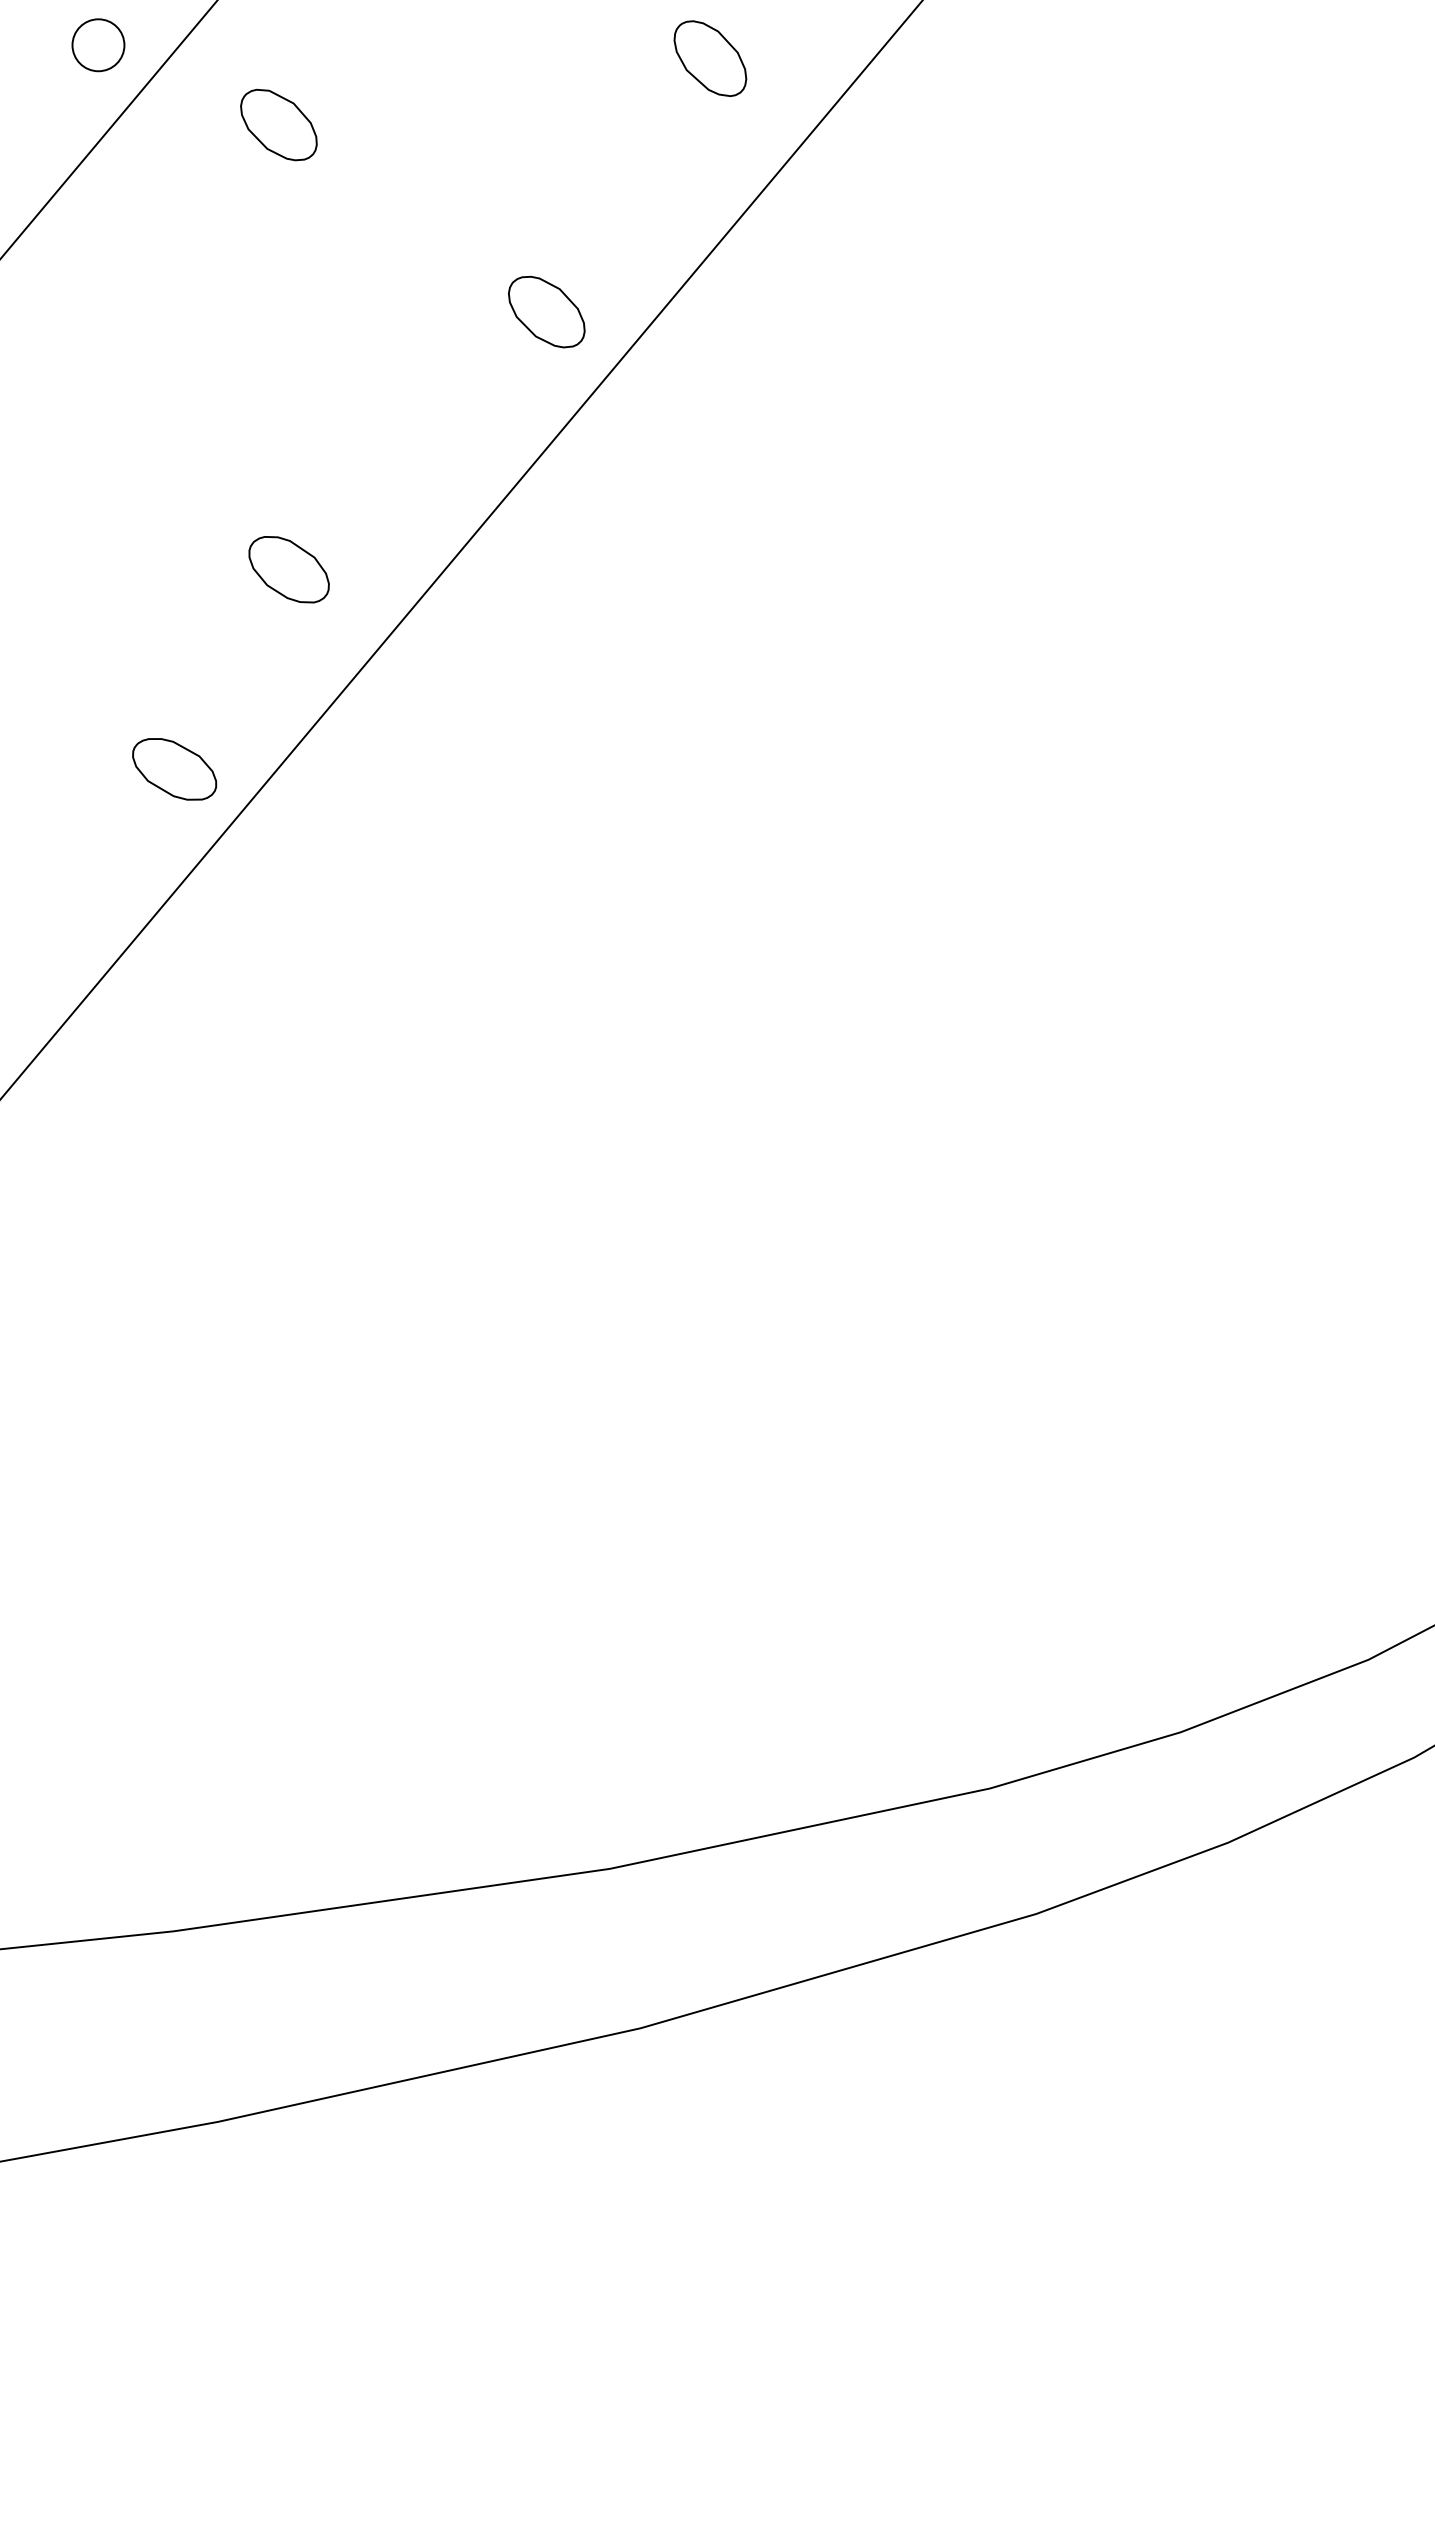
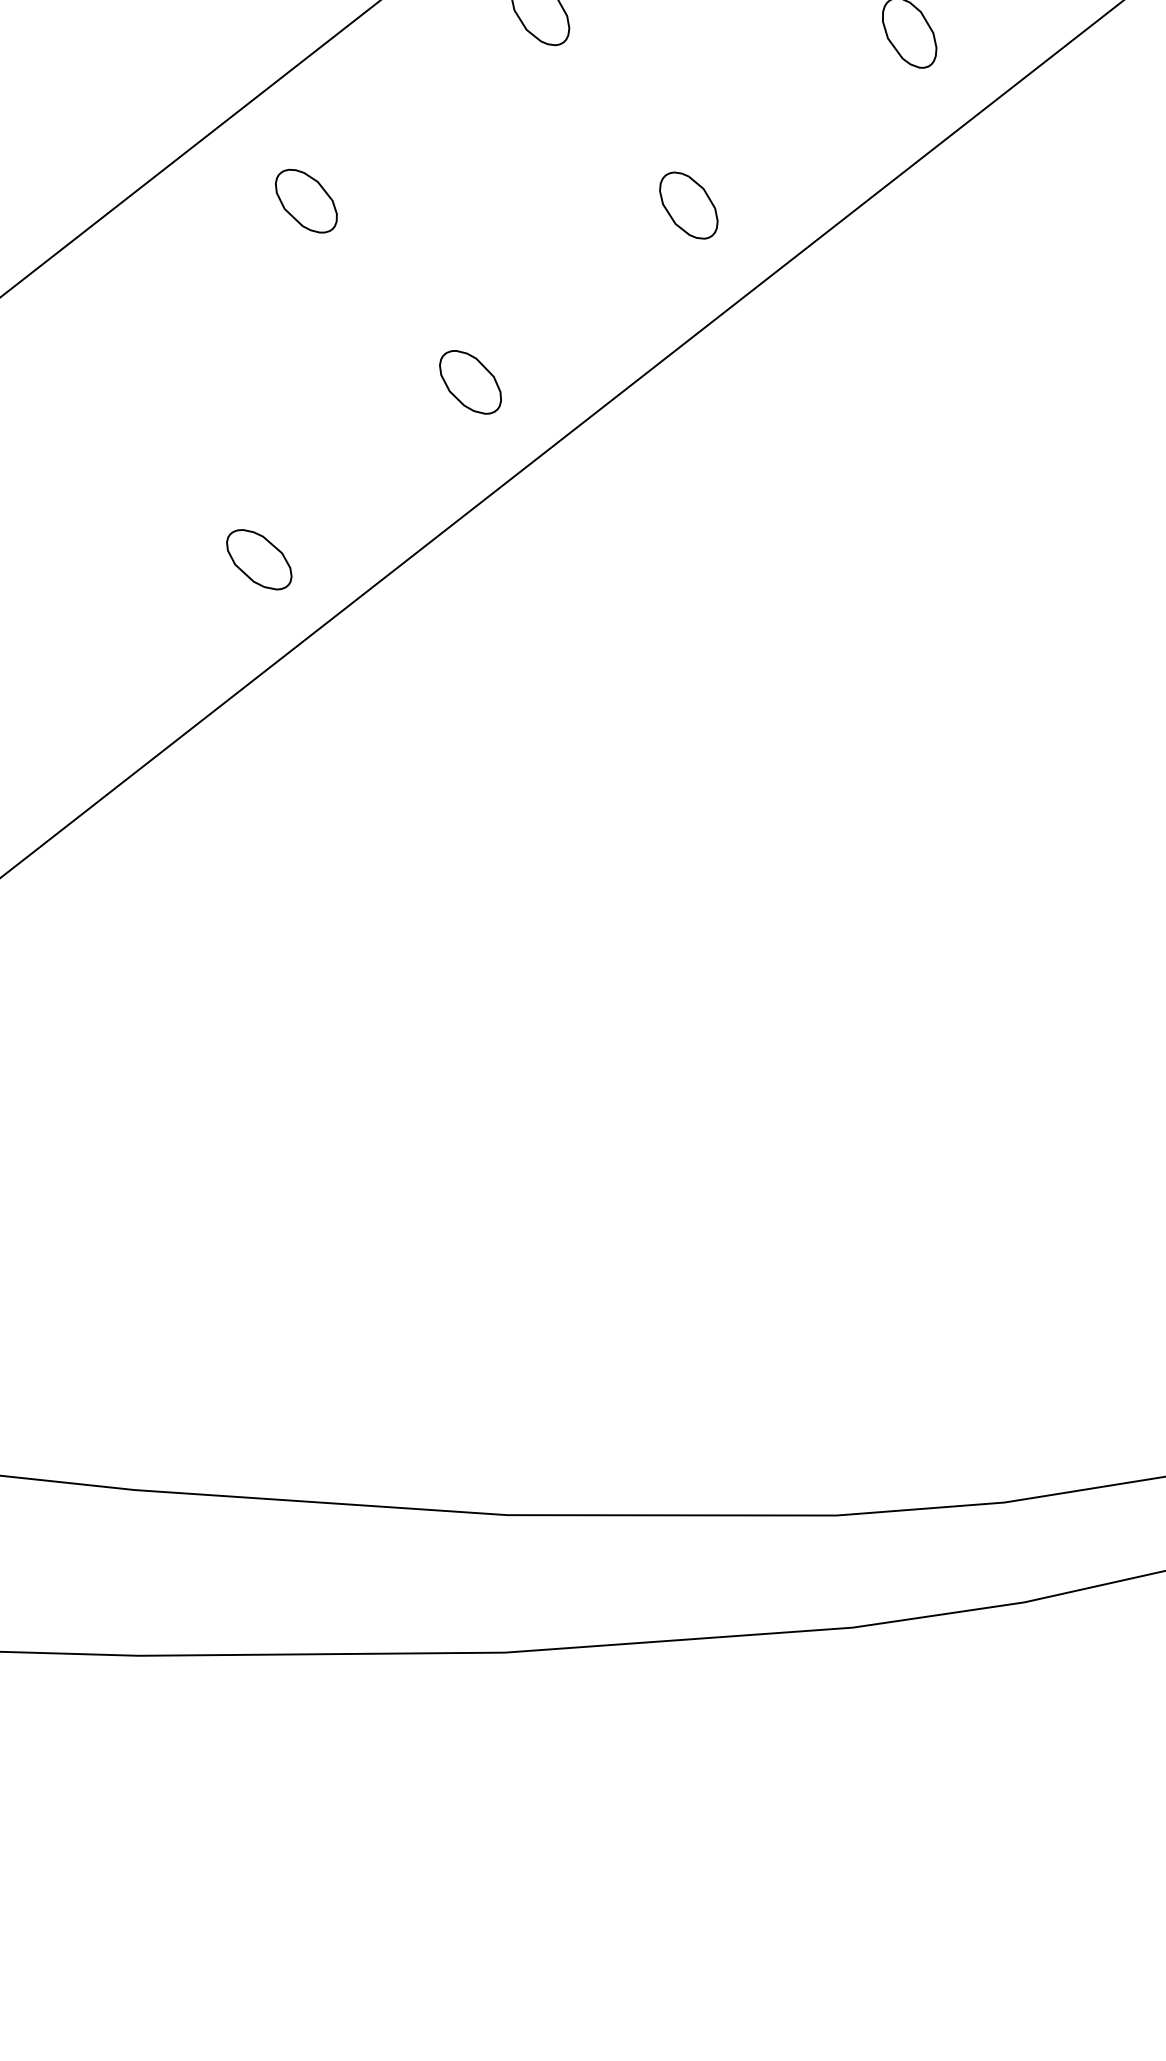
part: (546, 311) -> (688, 205), moved
part: (54, 400) -> (306, 200), added
part: (174, 769) -> (259, 559), moved

